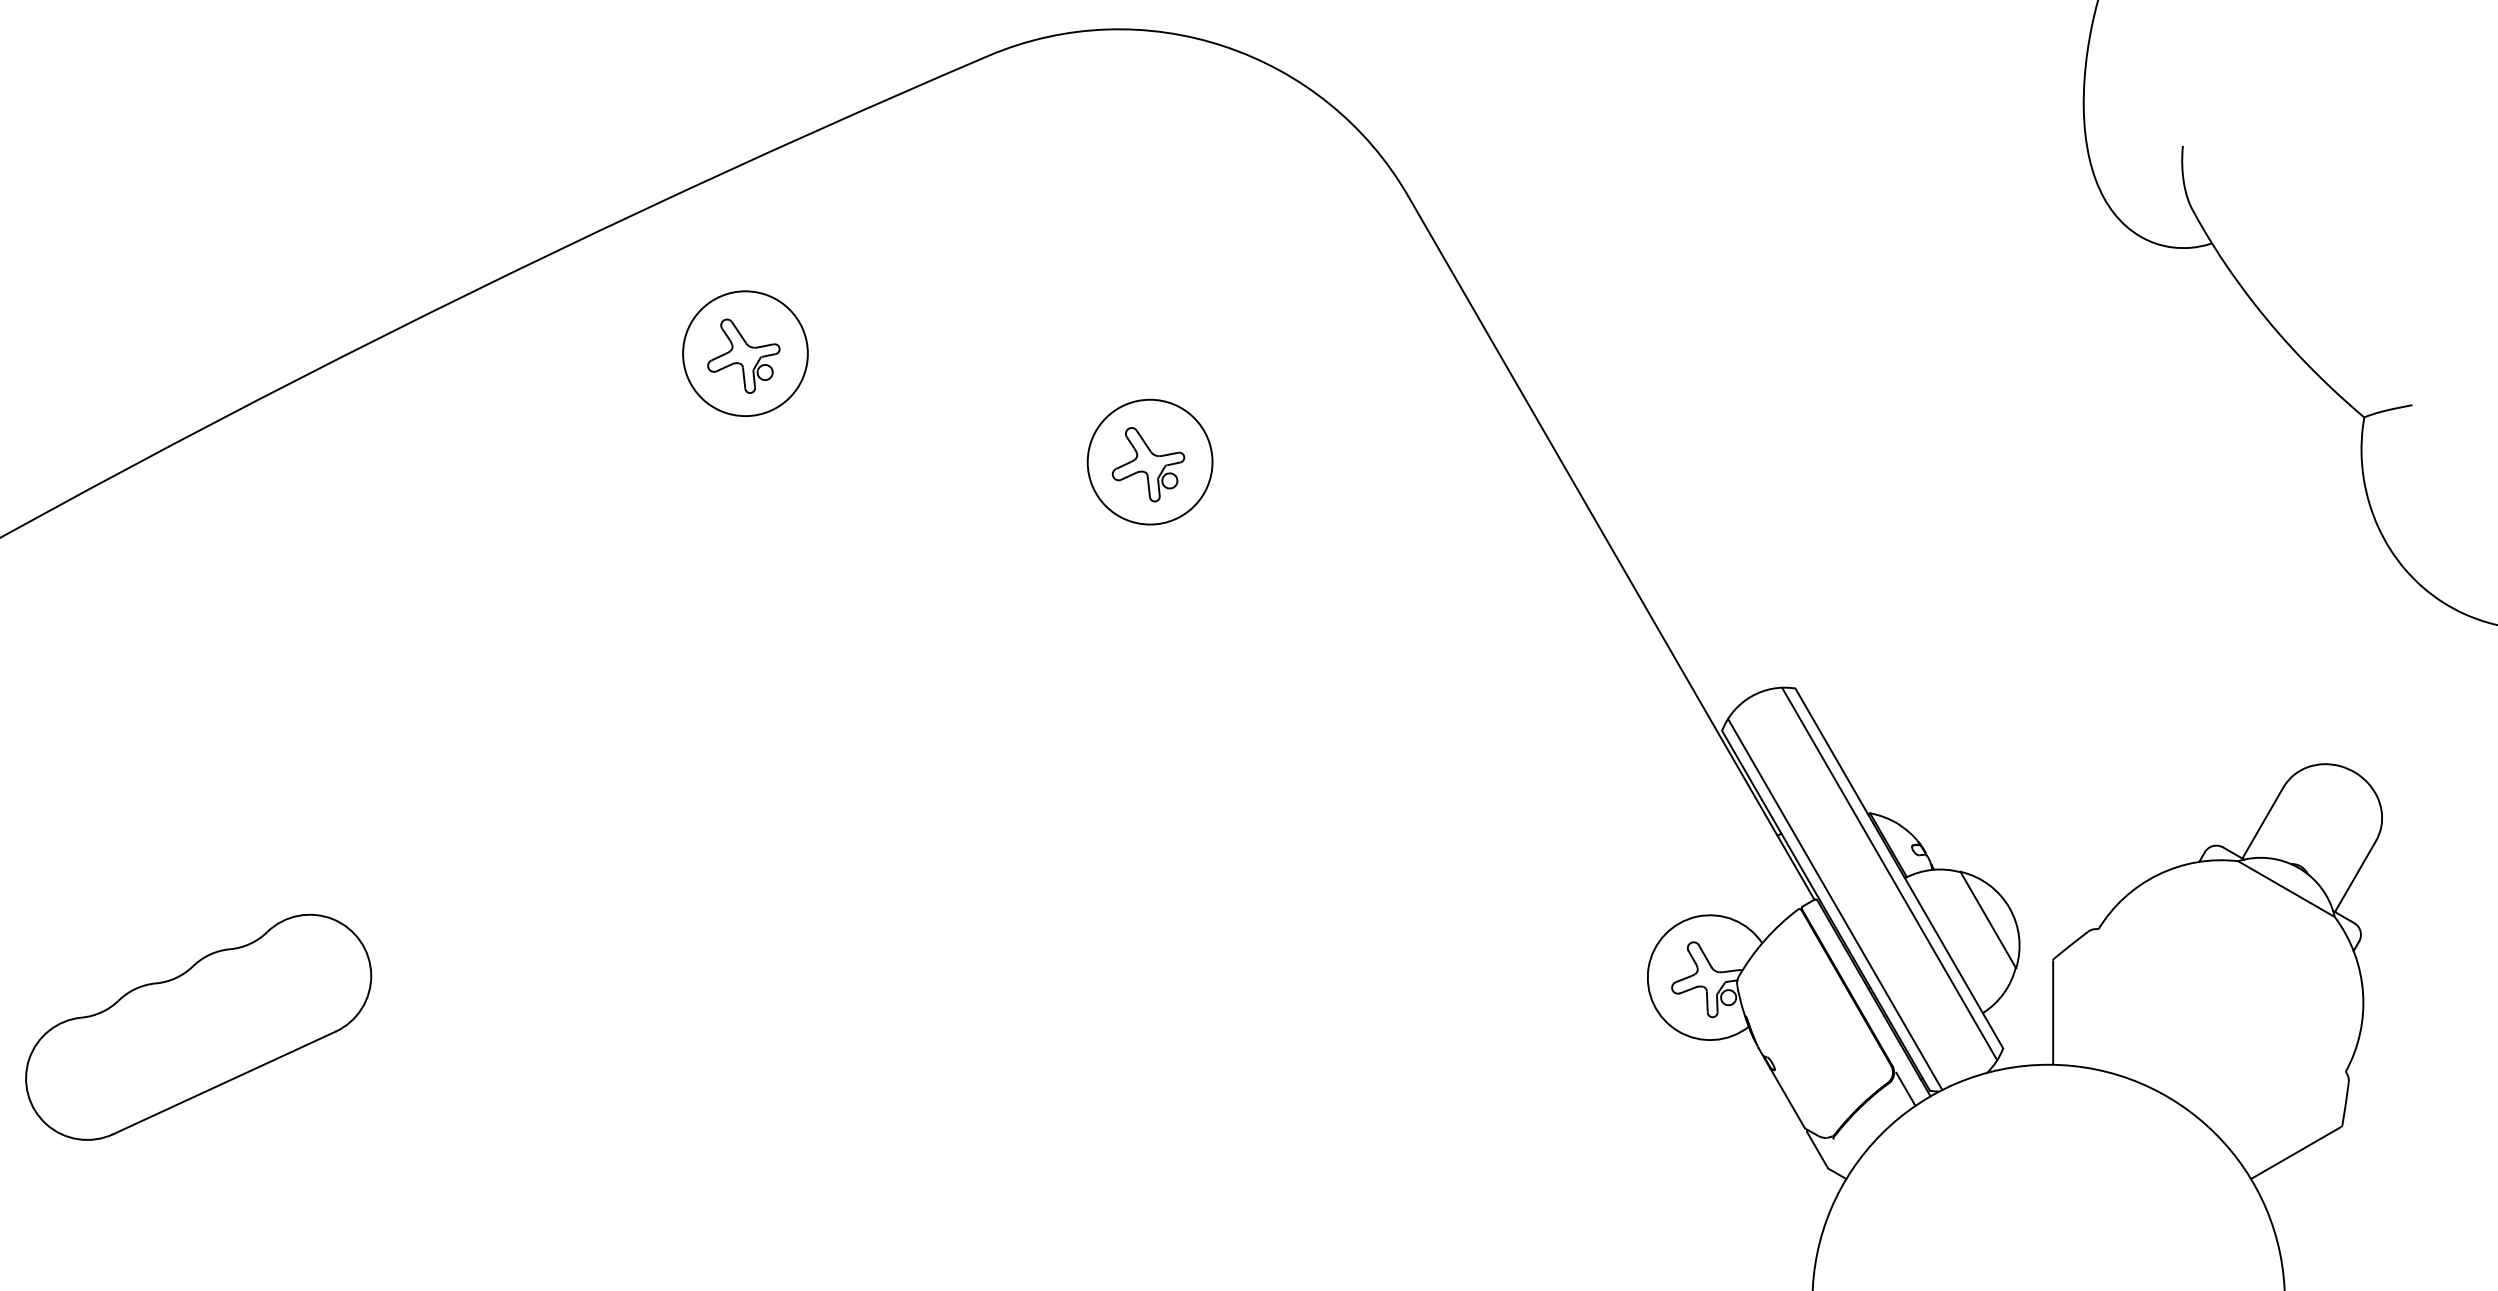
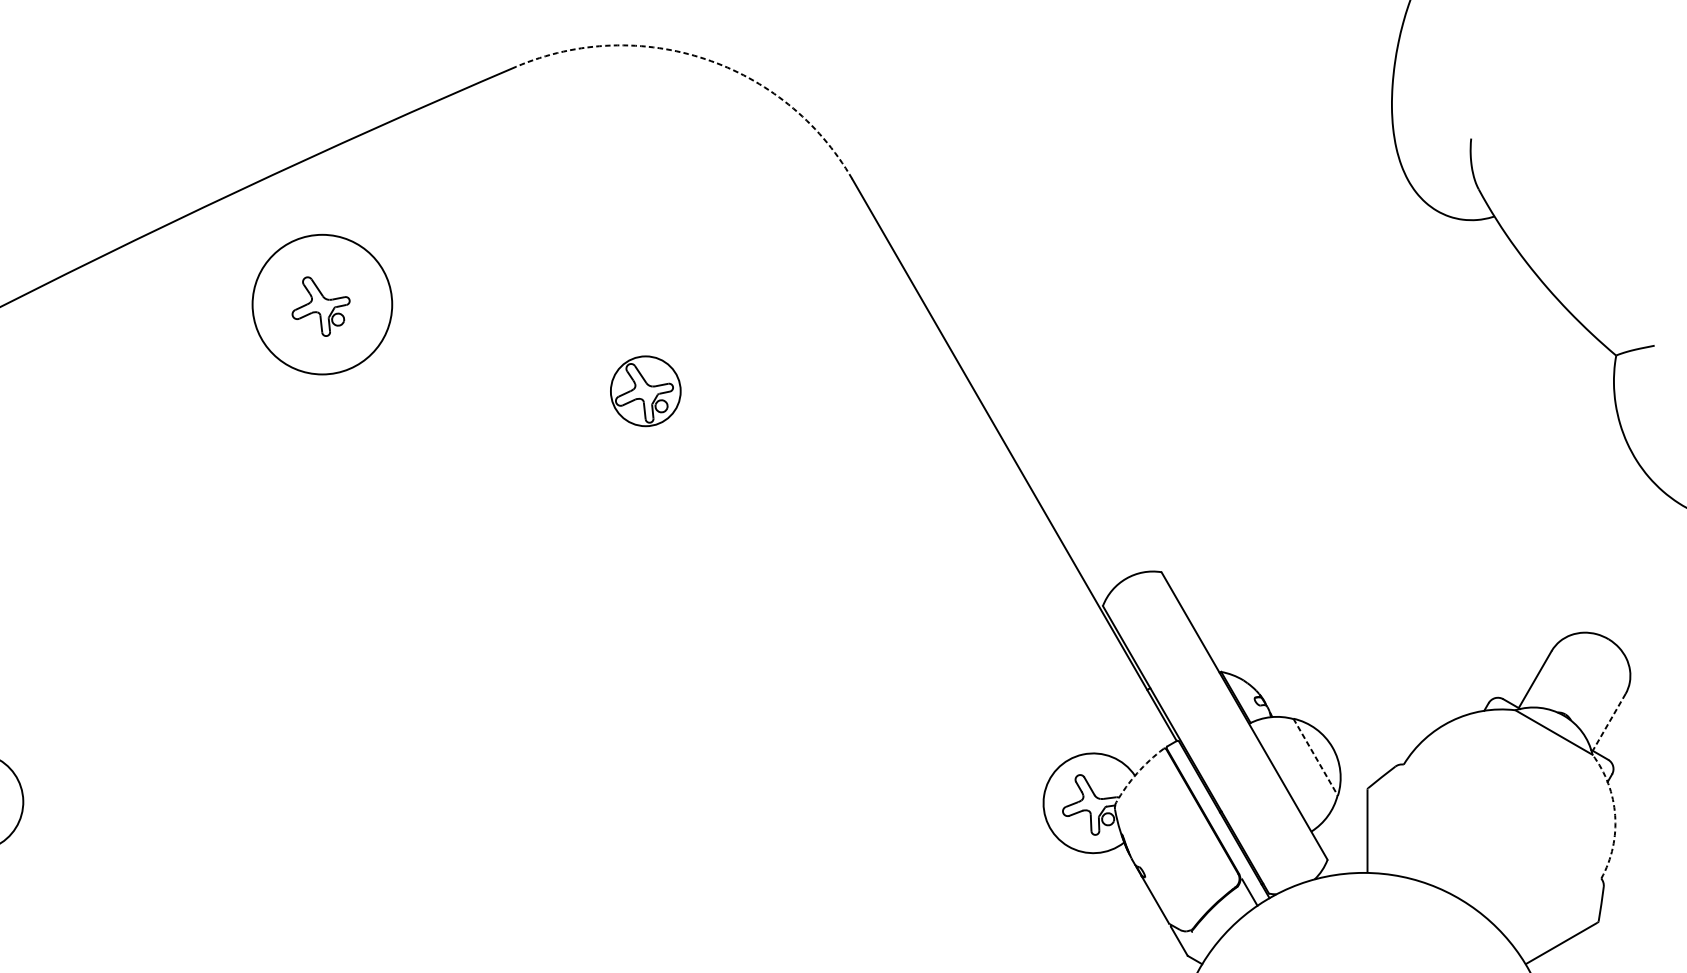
arc: (1224, 46) -> (705, 59), solid -> dashed
circle: (745, 353) -> (322, 304), size x1.4
circle: (1149, 461) -> (645, 390), size x0.7
line: (1889, 873) -> (1236, 720), removed
line: (2355, 876) -> (1609, 722), solid -> dashed
line: (1835, 904) -> (1193, 744), removed
line: (1988, 920) -> (1315, 757), solid -> dashed
arc: (1765, 940) -> (1137, 773), solid -> dashed
arc: (2363, 992) -> (1615, 815), solid -> dashed

